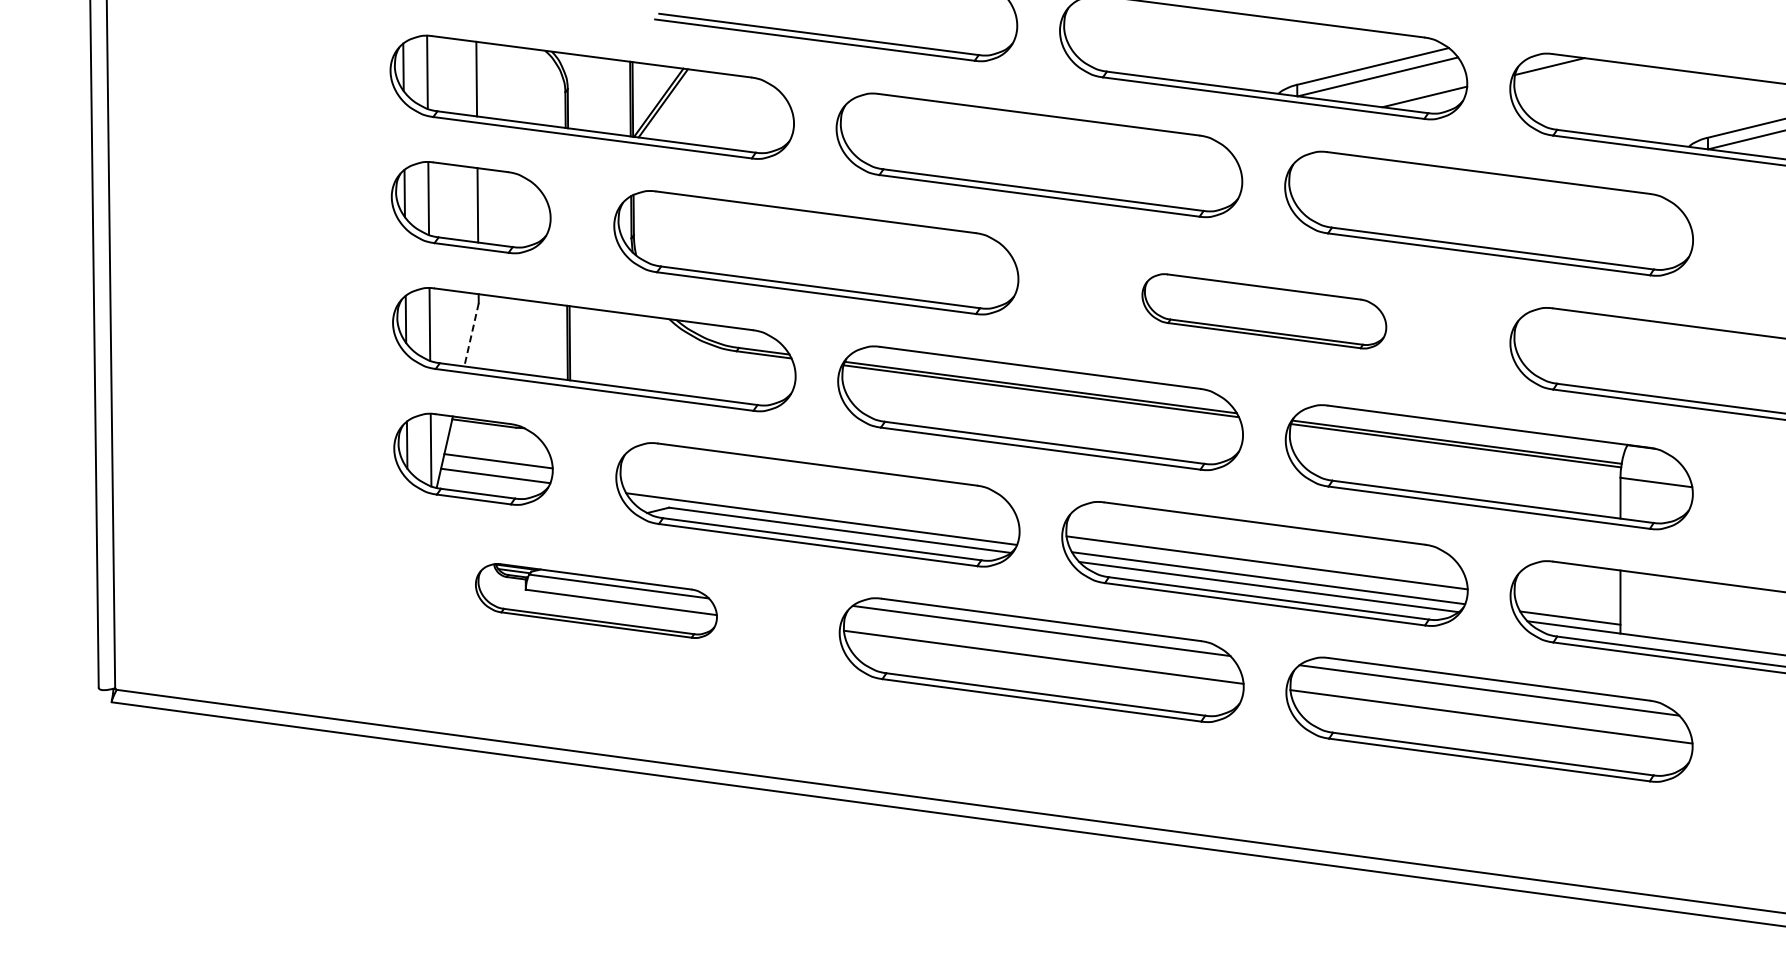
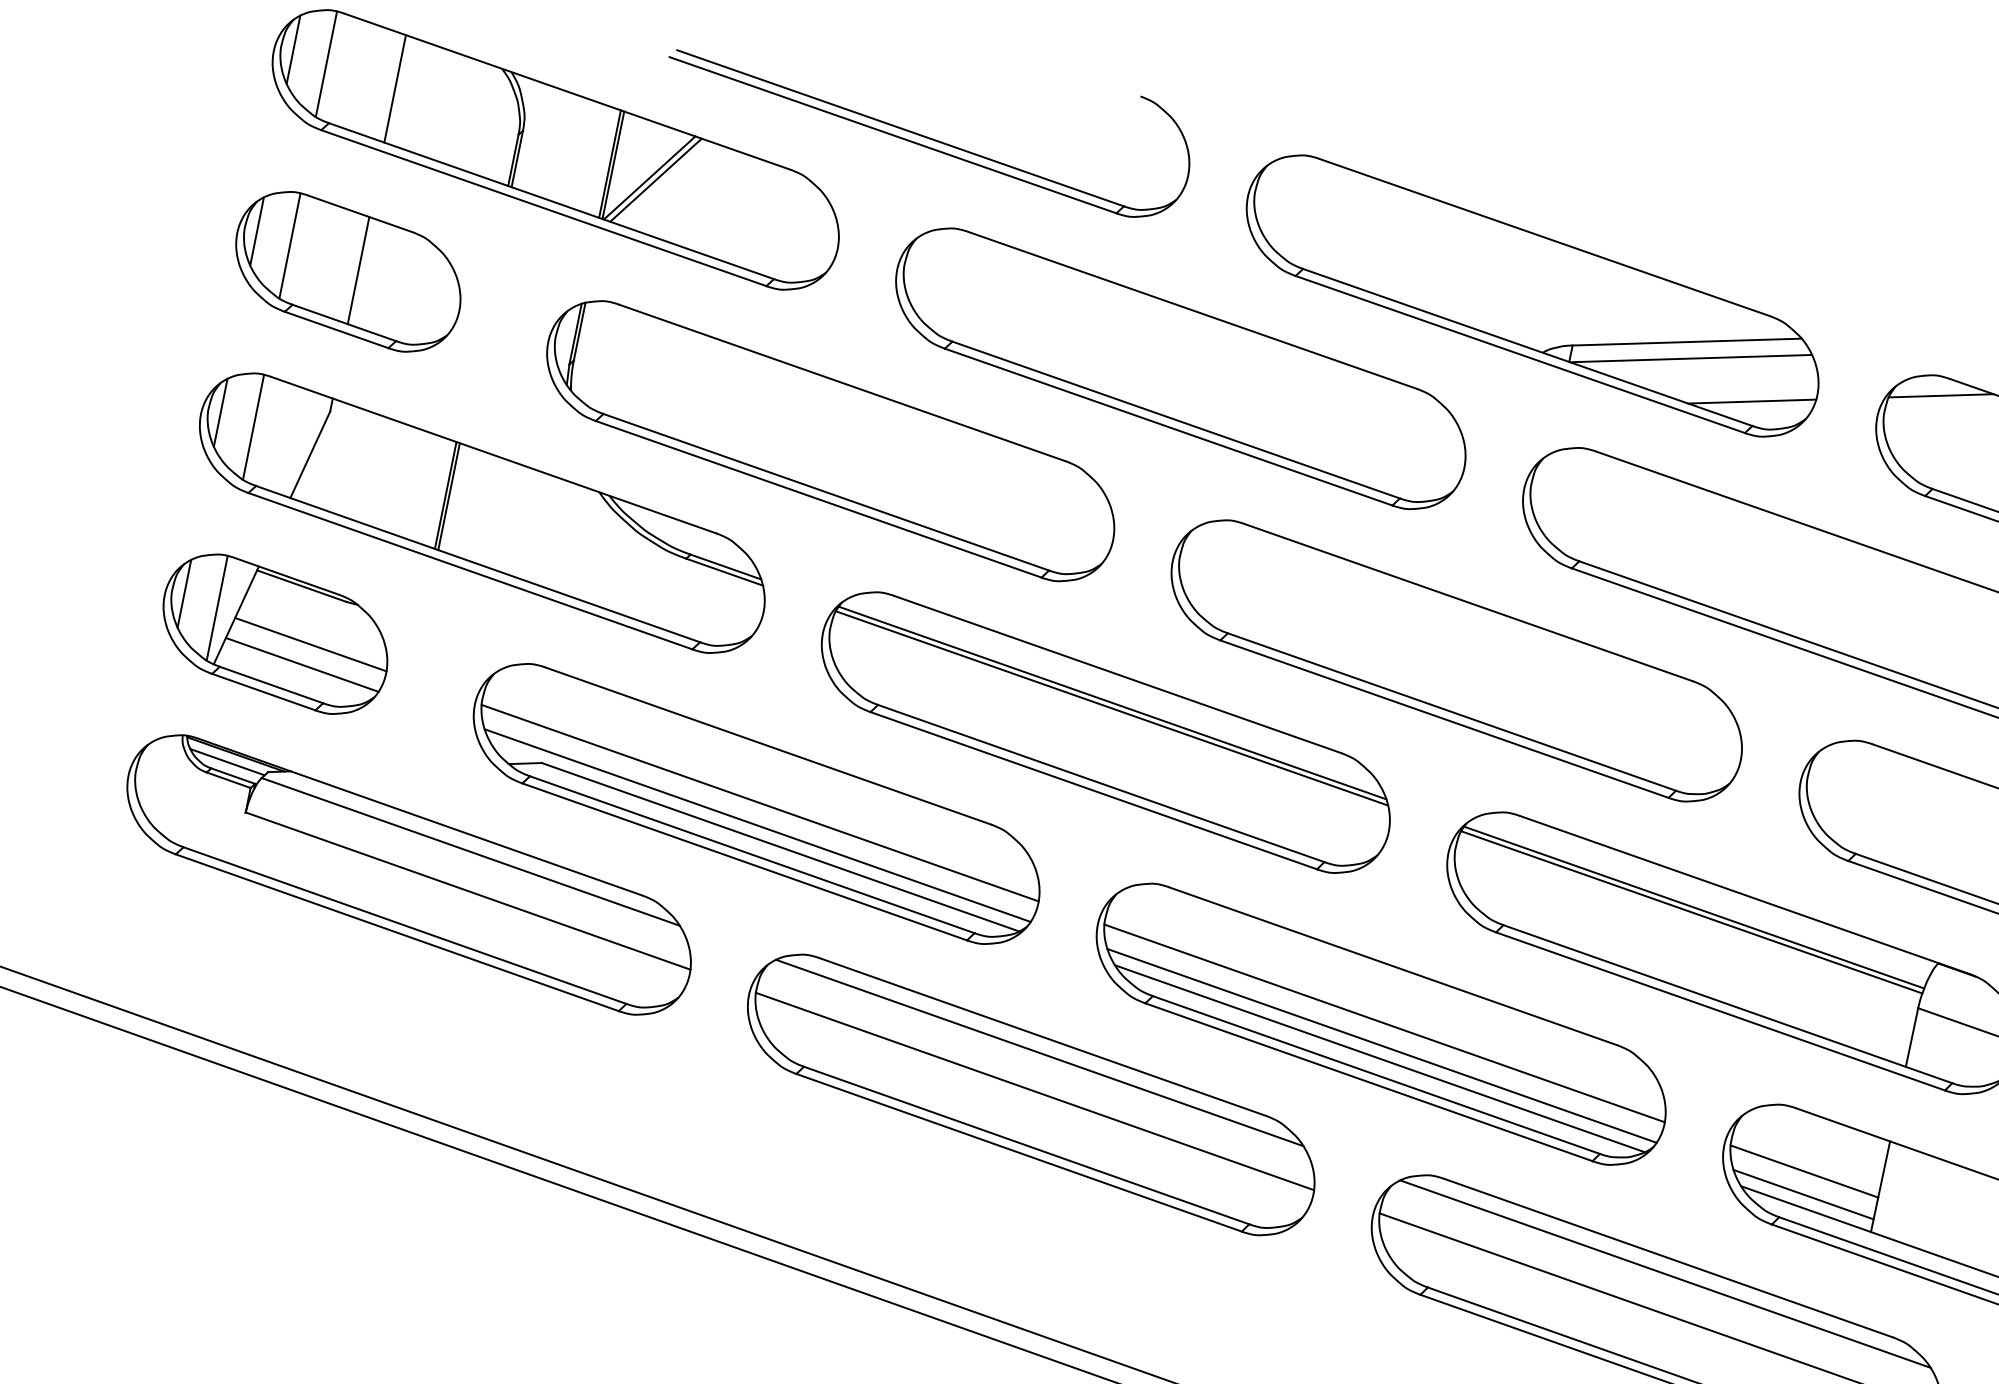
part: (1264, 311) -> (1456, 661), size x1.67
line: (471, 335) -> (310, 455), dashed -> solid
line: (819, 503) -> (759, 802), added
part: (596, 600) -> (409, 874), size x1.67
line: (1567, 602) -> (1804, 1171), added

